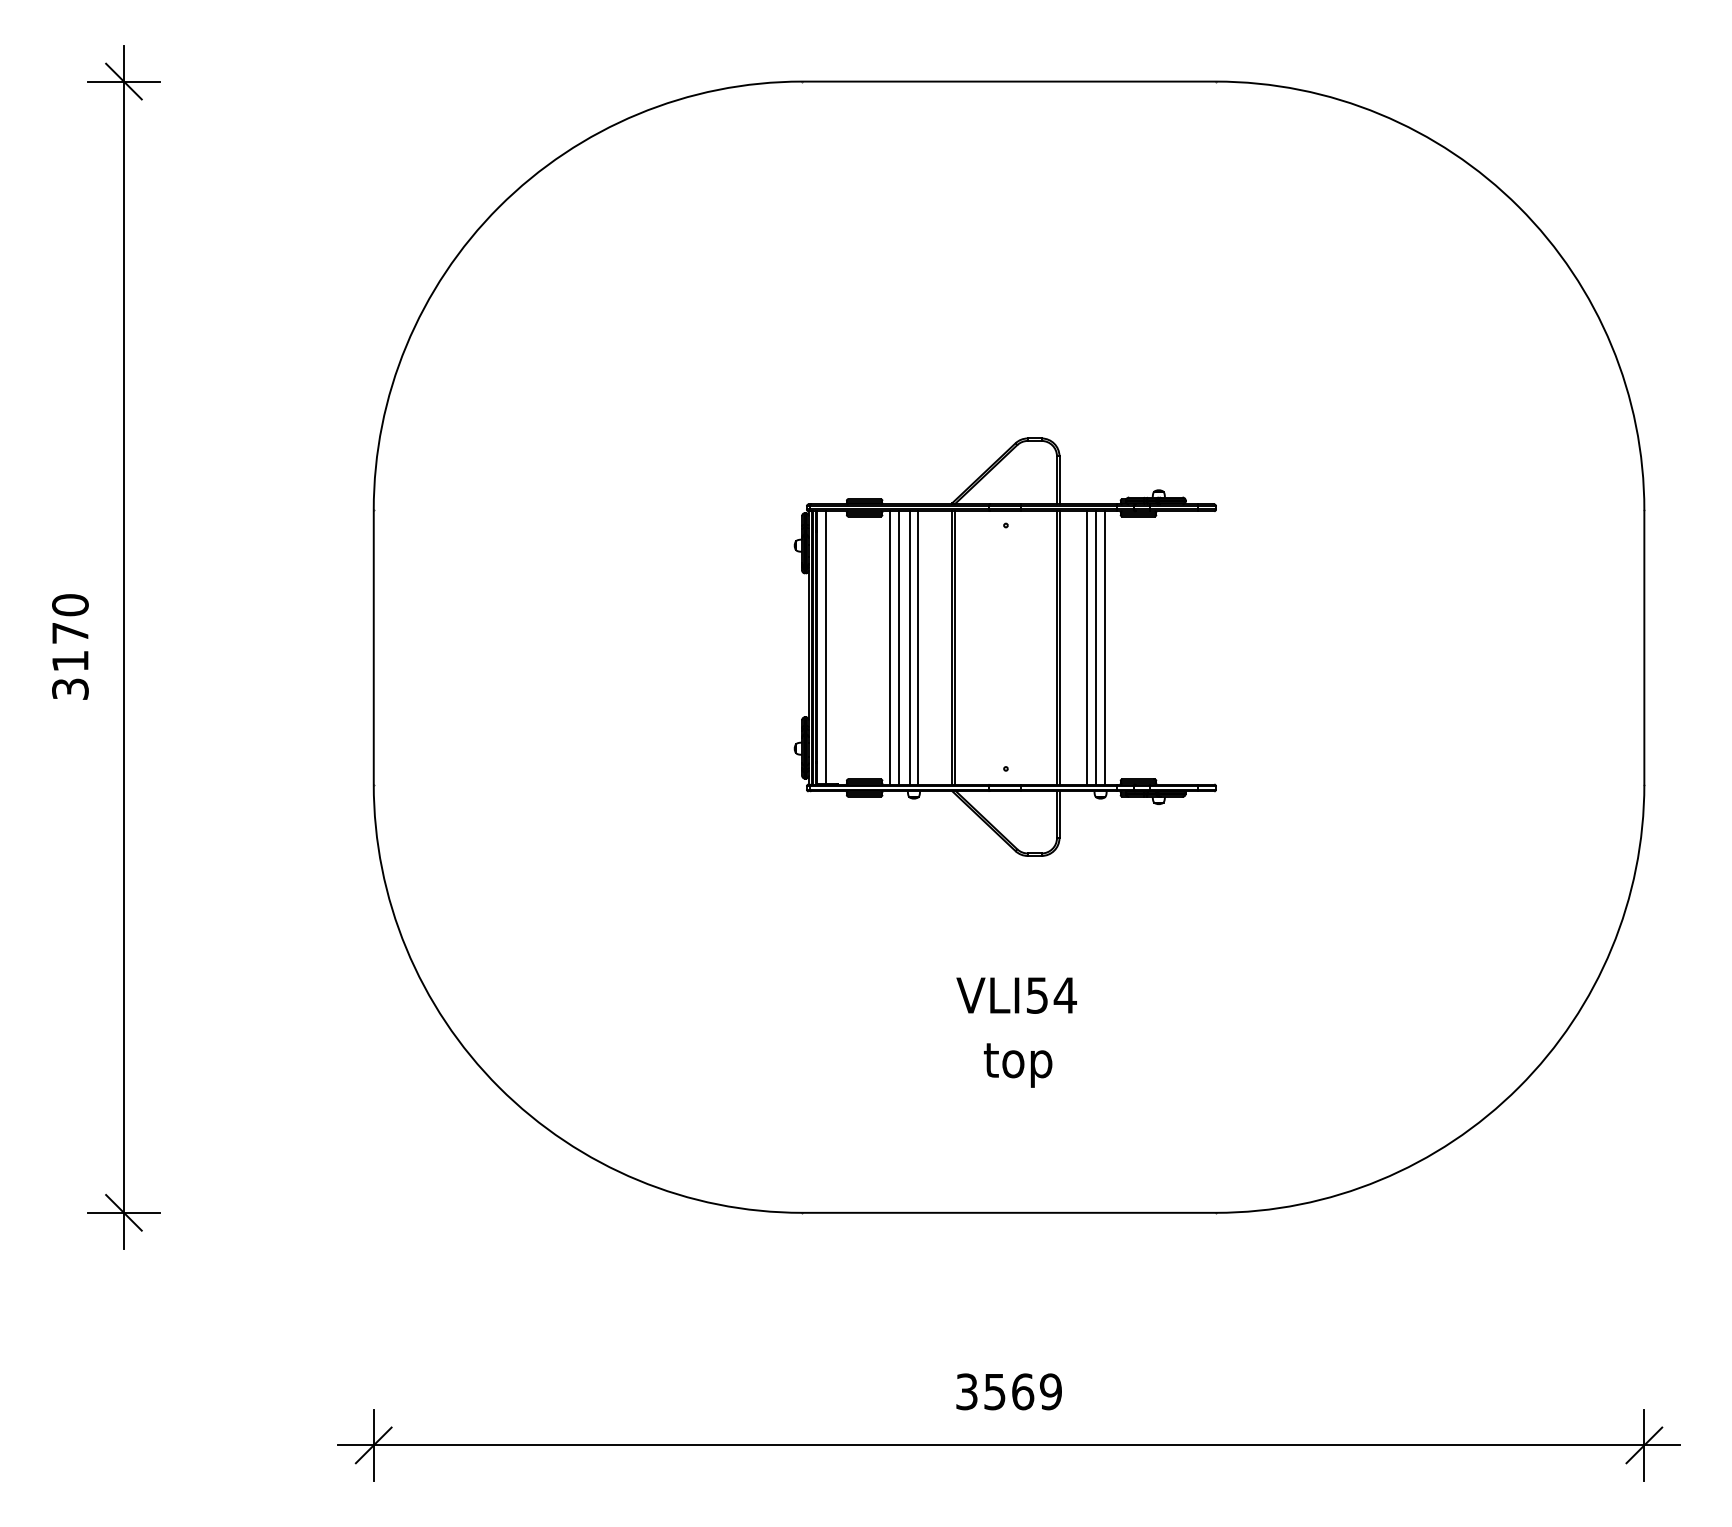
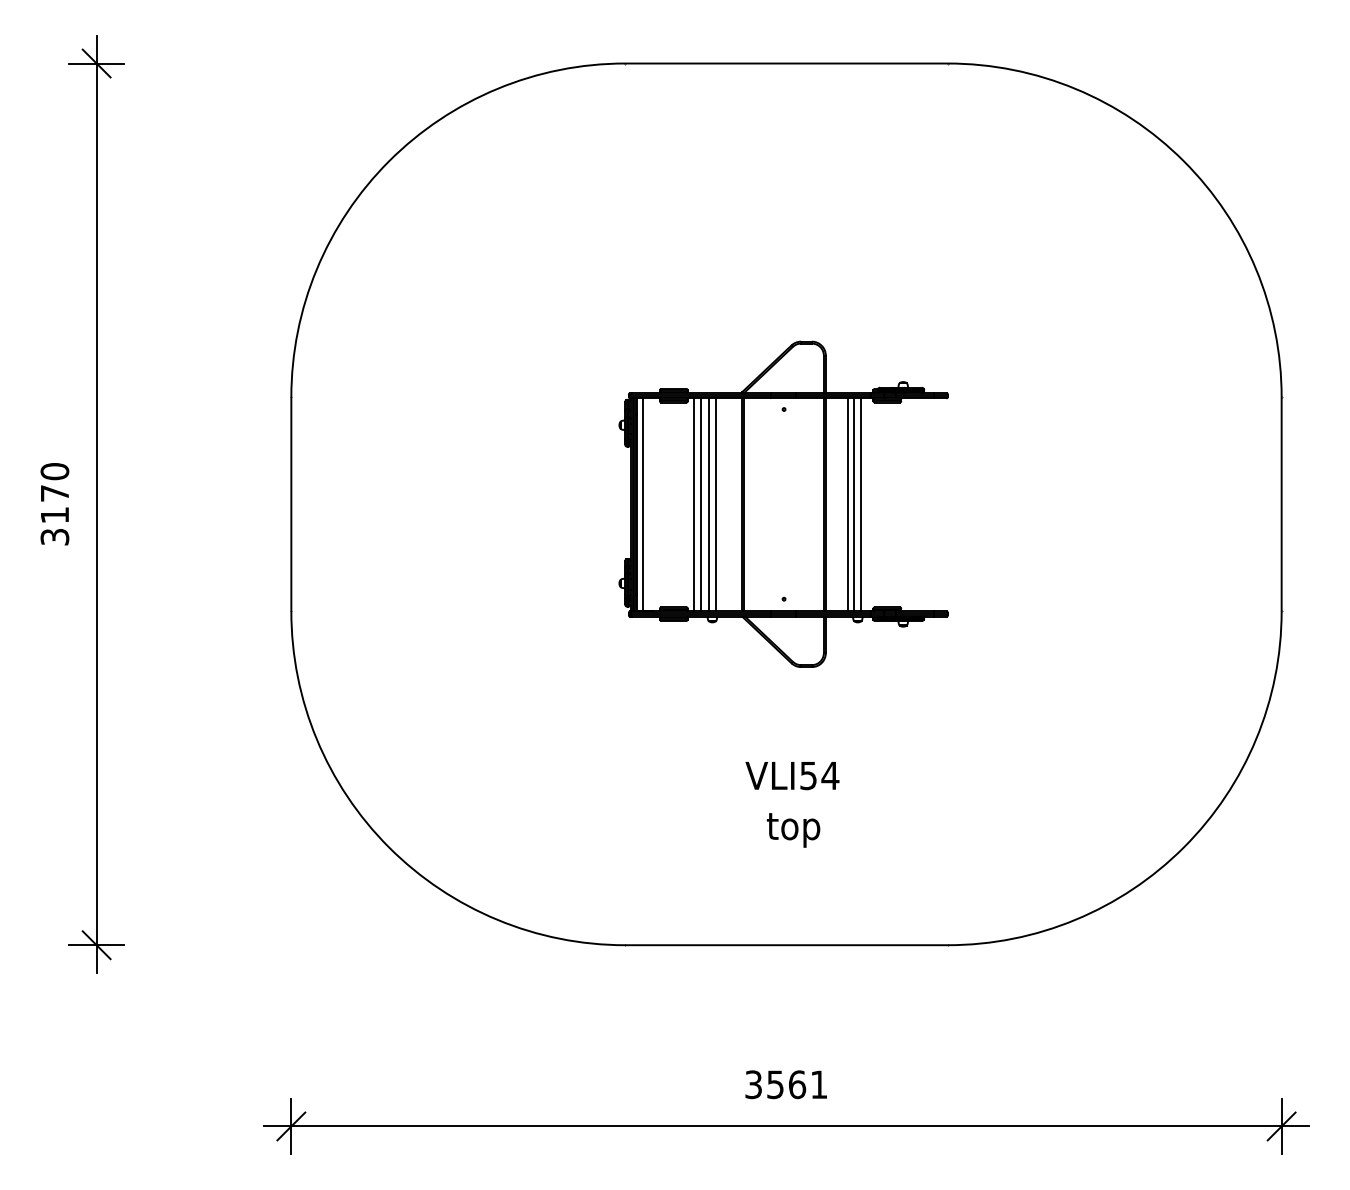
text: (1050, 1391) -> (818, 1084), 3569 -> 3561

